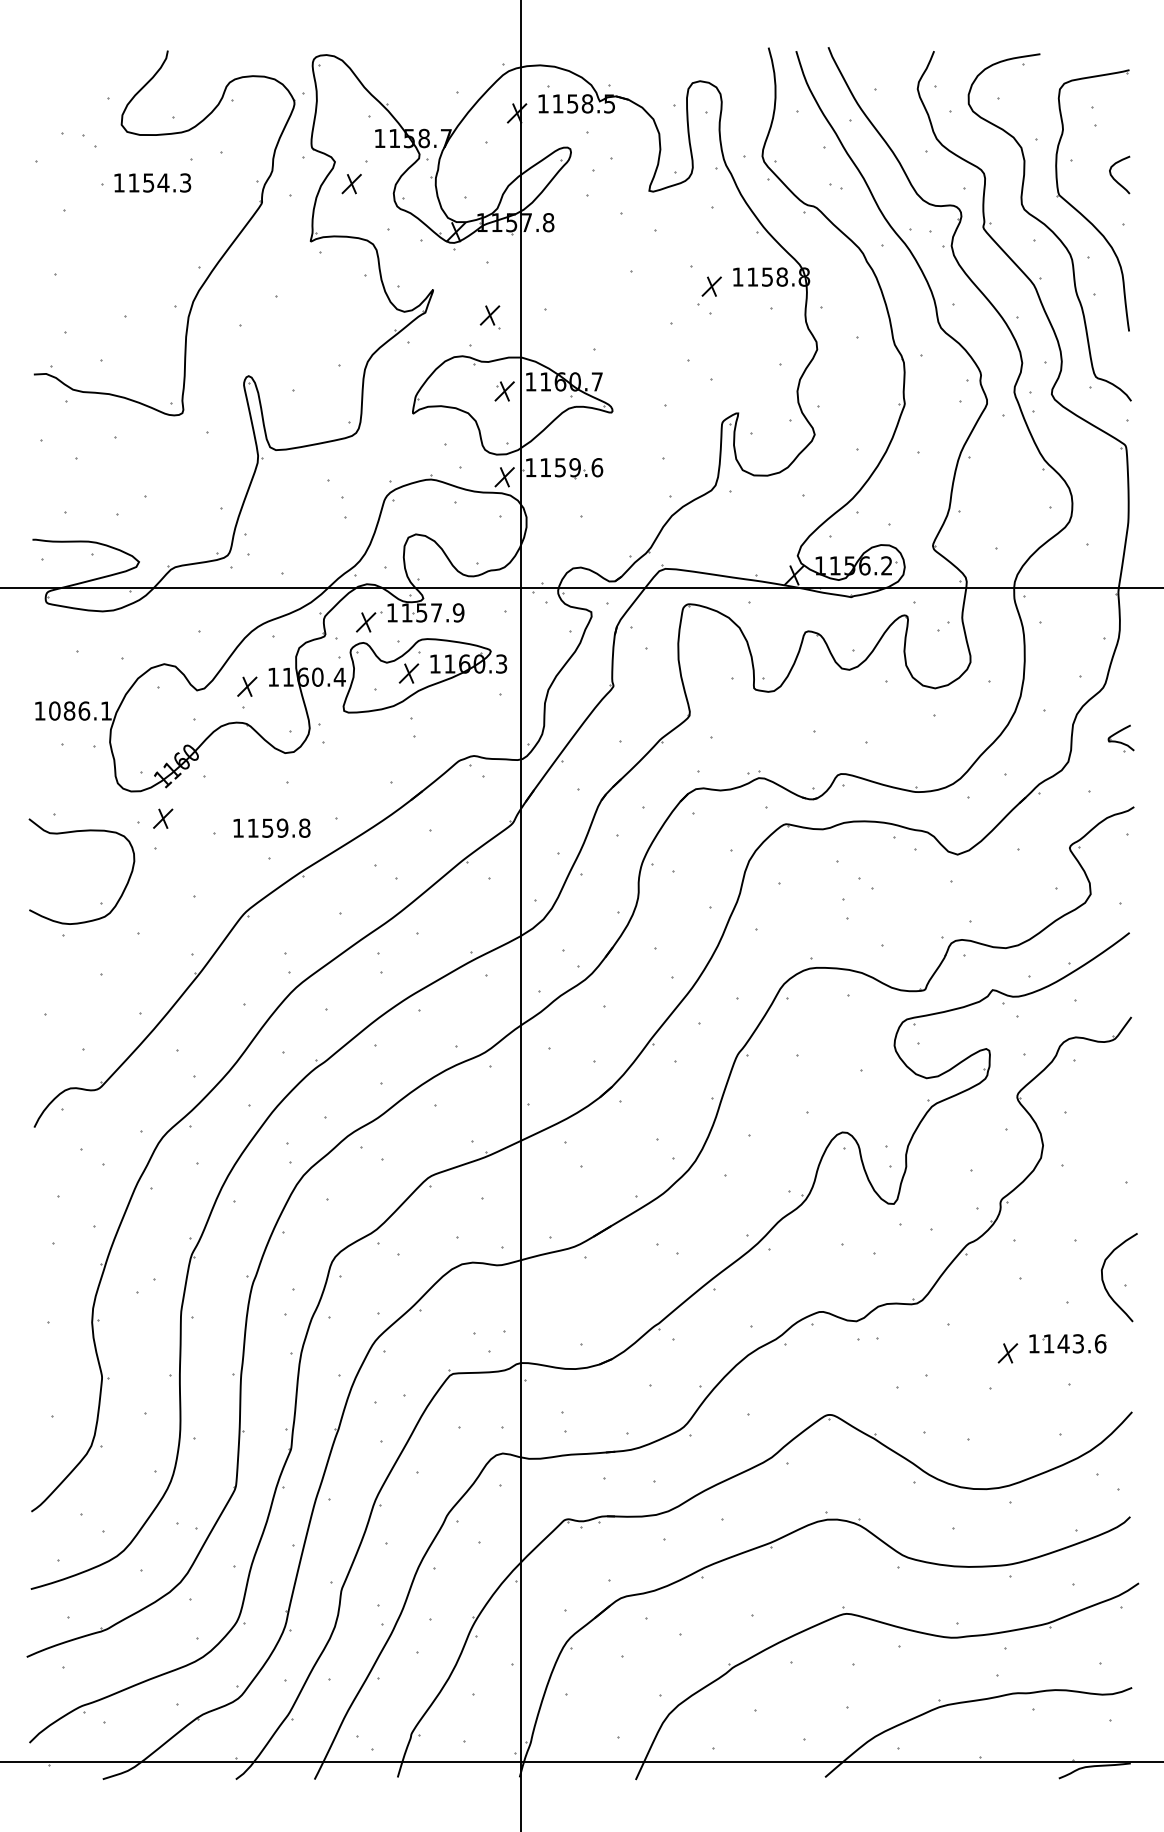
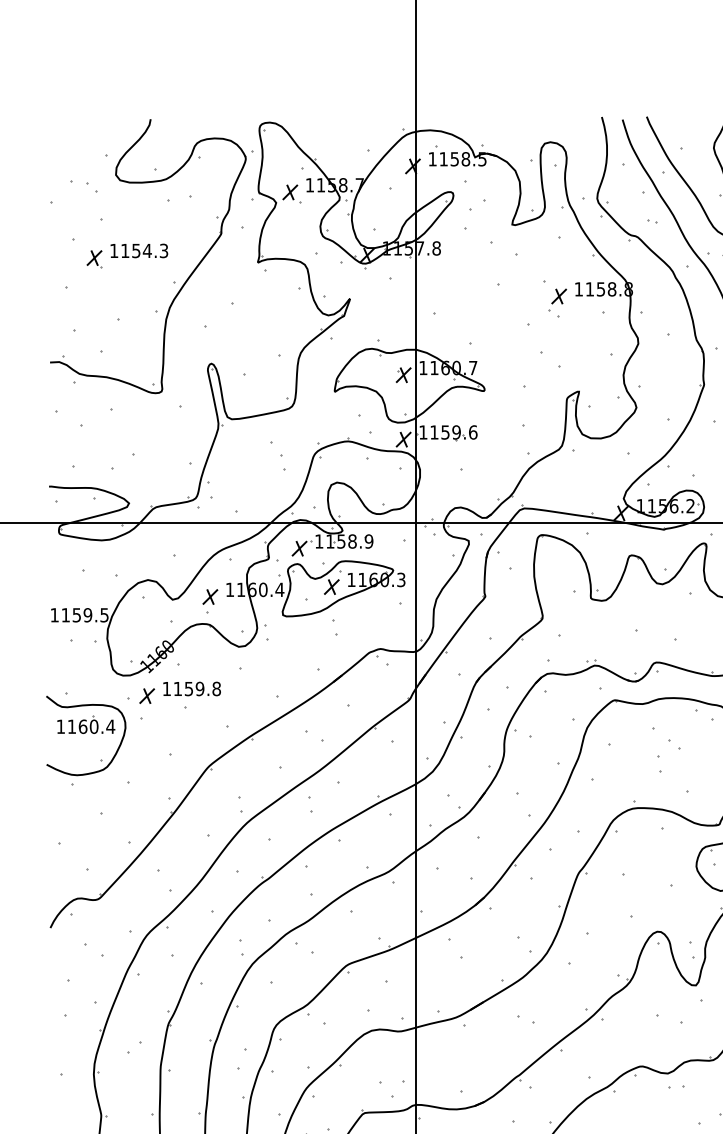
text: (152, 182) -> (139, 250), moved
part: (351, 183) -> (290, 192), moved
part: (489, 317) -> (94, 259), moved
text: (436, 612) -> (352, 541), 1157.9 -> 1158.9
text: (80, 710) -> (85, 614), 1086.1 -> 1159.5
text: (271, 827) -> (191, 688), moved
part: (81, 857) -> (85, 725), added

